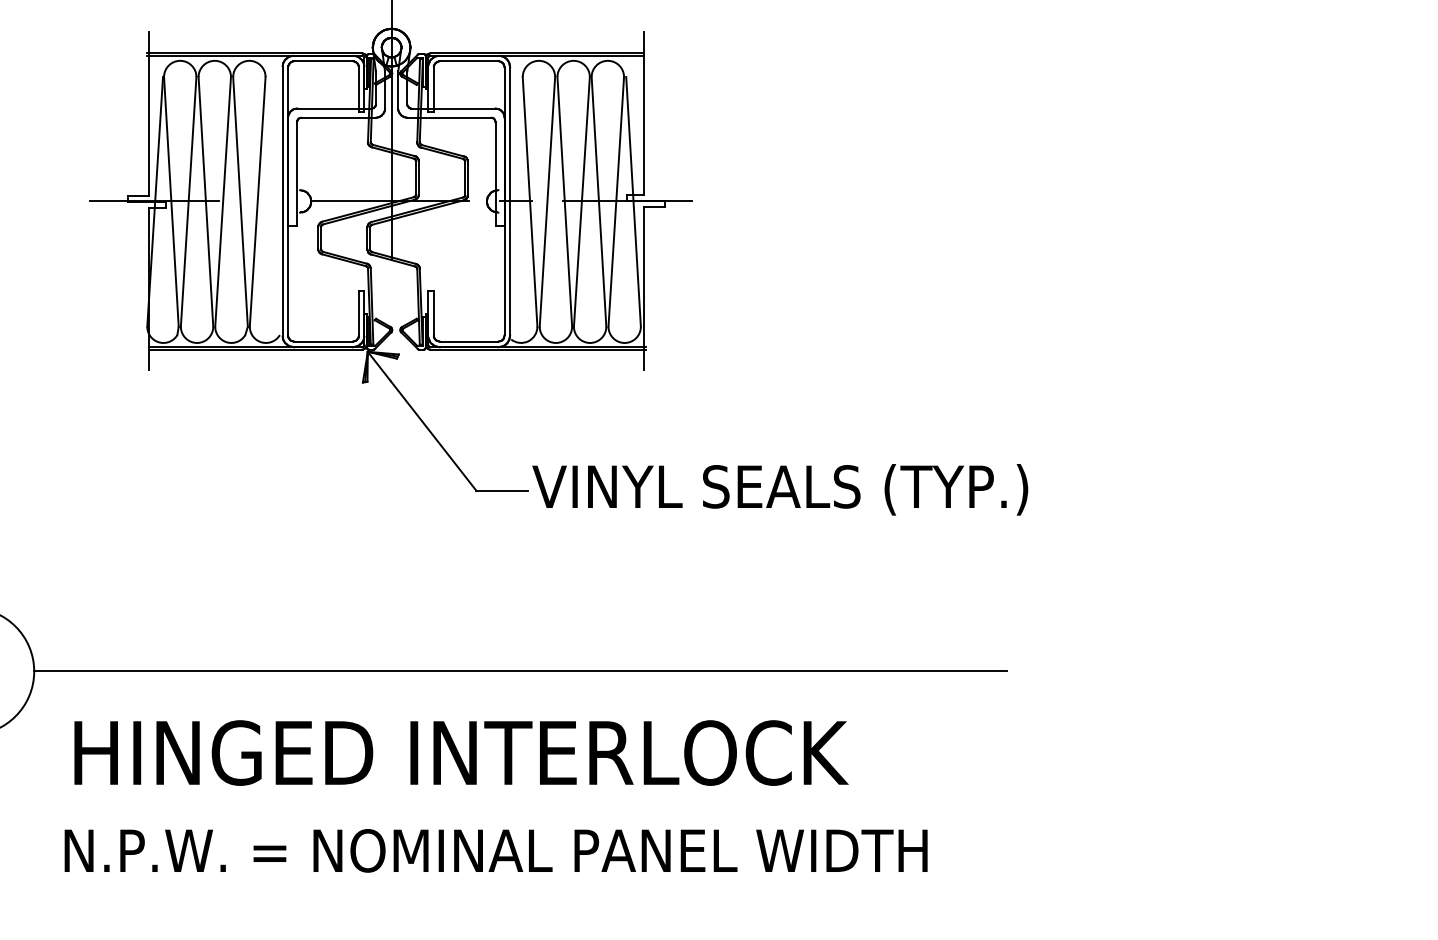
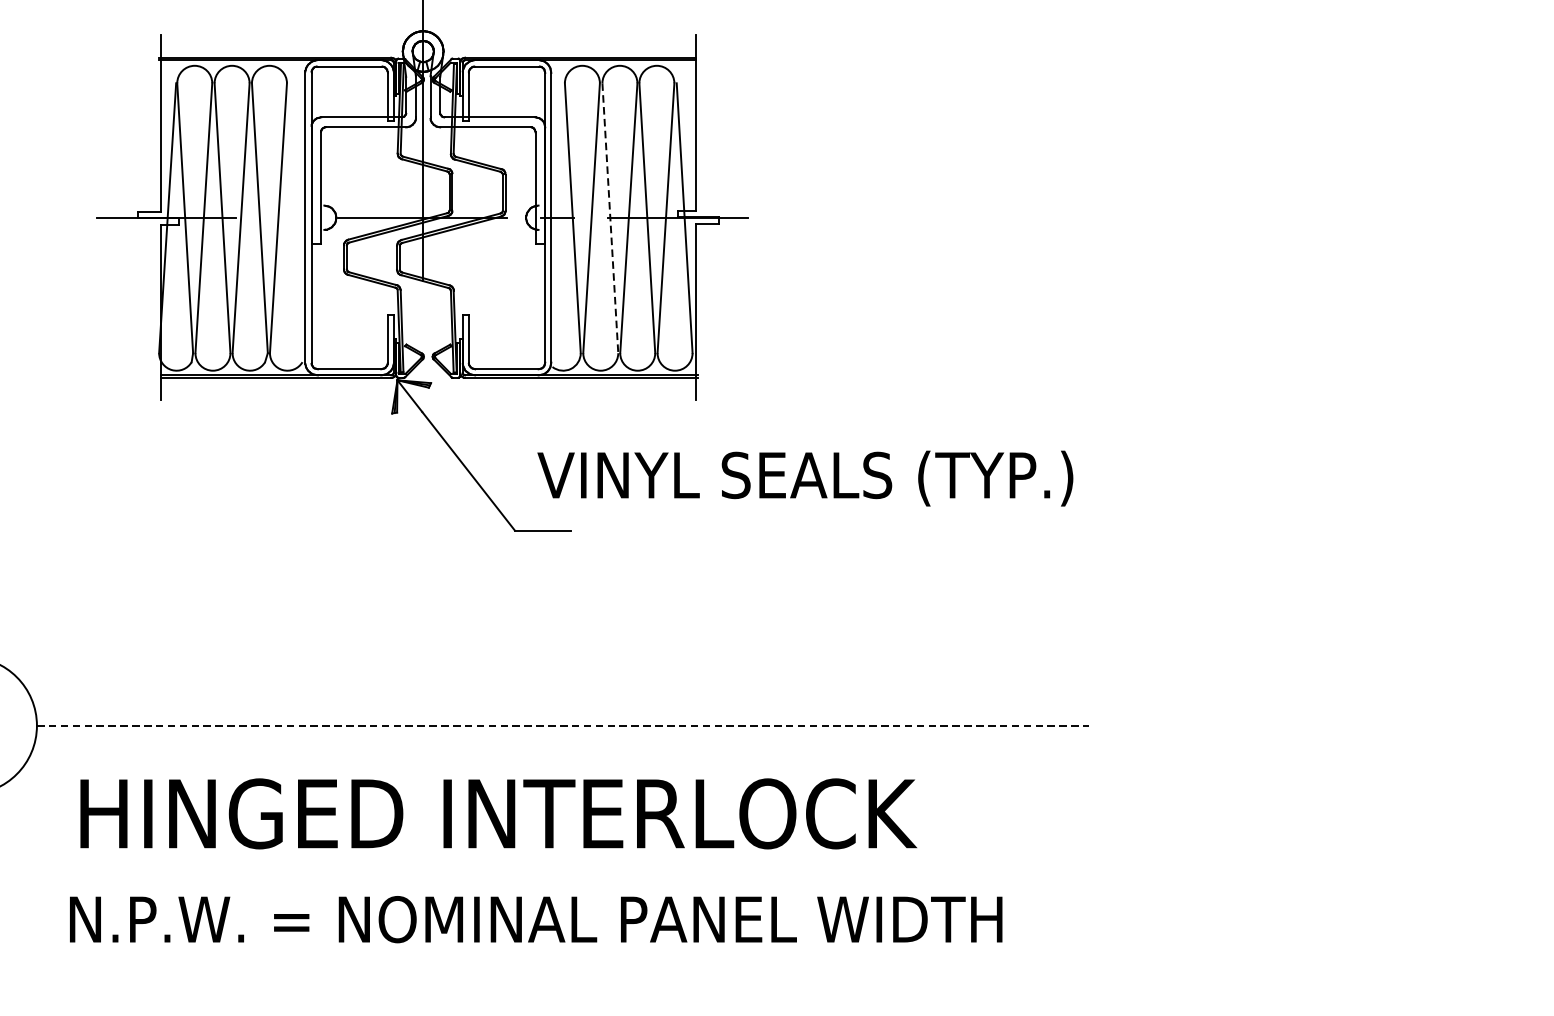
line: (564, 202) -> (610, 218), solid -> dashed
text: (780, 489) -> (805, 478), moved
line: (520, 671) -> (562, 725), solid -> dashed

